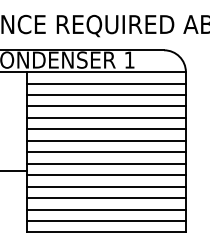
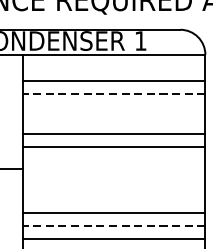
line: (105, 83) -> (113, 67), removed
line: (106, 106) -> (114, 94), solid -> dashed
line: (105, 117) -> (113, 106), removed
line: (105, 129) -> (113, 120), removed
line: (105, 163) -> (113, 159), removed
line: (105, 175) -> (113, 173), removed
line: (105, 186) -> (113, 186), removed
line: (105, 198) -> (113, 199), removed
line: (106, 221) -> (114, 226), solid -> dashed

